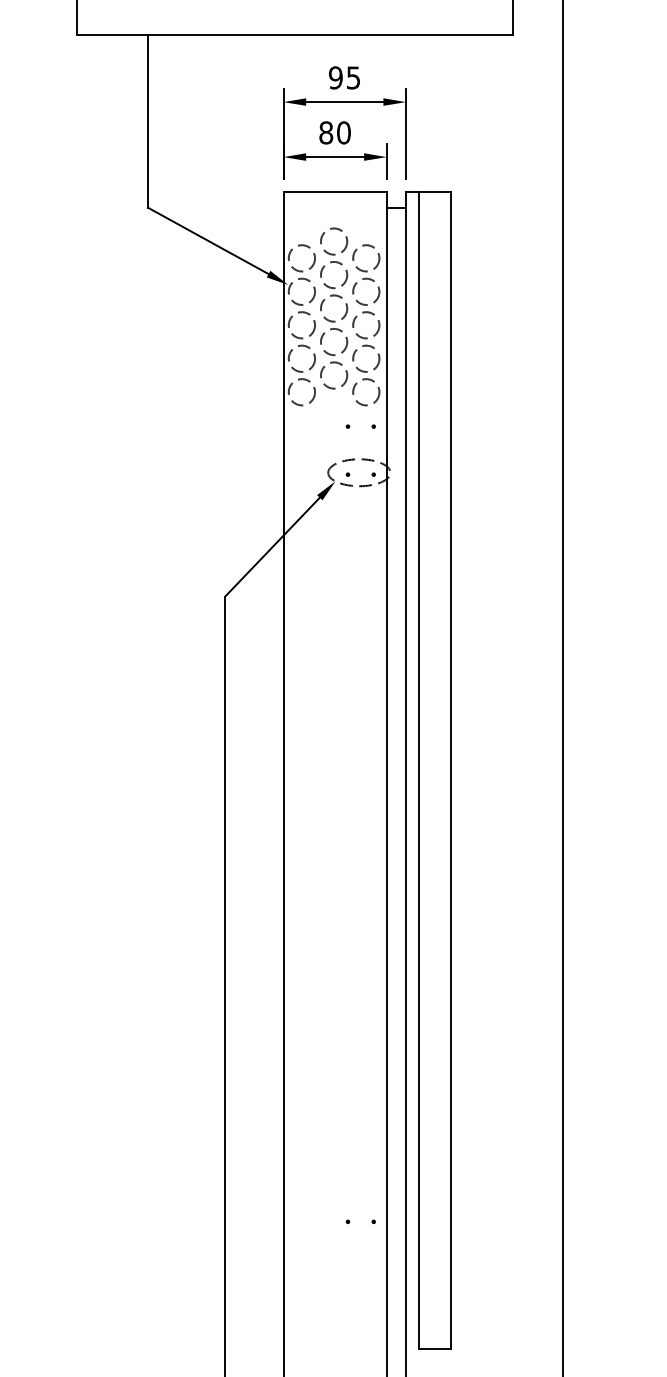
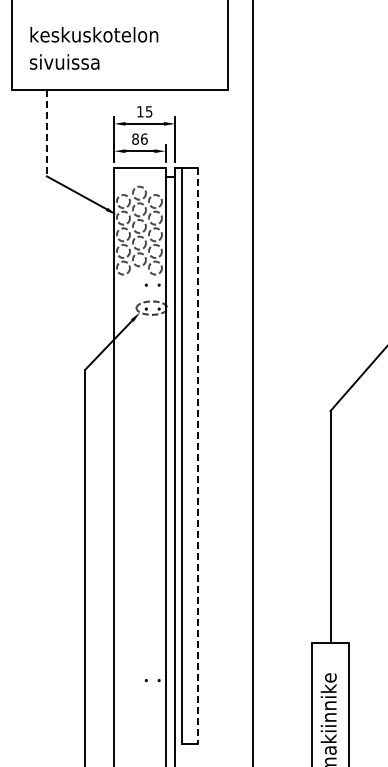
text: (334, 77) -> (139, 111), 95 -> 15
line: (147, 121) -> (46, 133), solid -> dashed
text: (344, 131) -> (144, 138), 80 -> 86
line: (450, 771) -> (197, 456), solid -> dashed

